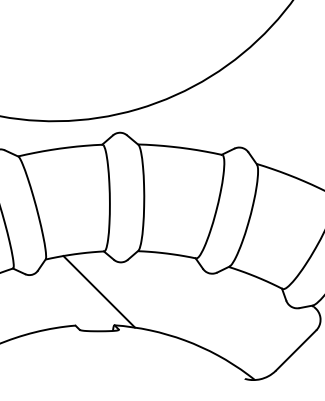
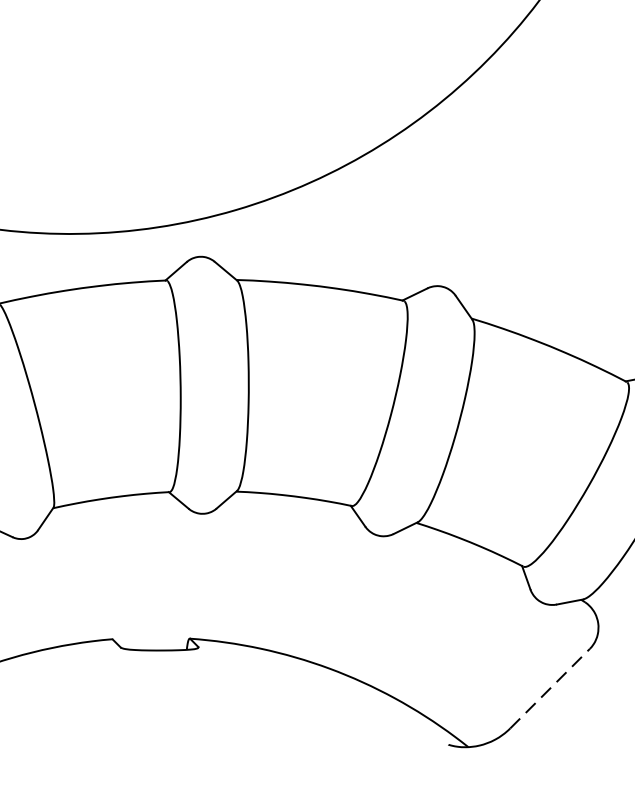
line: (99, 291) -> (160, 571), removed
line: (296, 350) -> (550, 688), solid -> dashed

